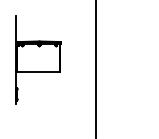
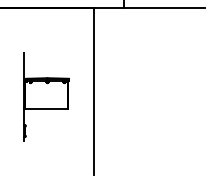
part: (38, 59) -> (46, 96), moved

